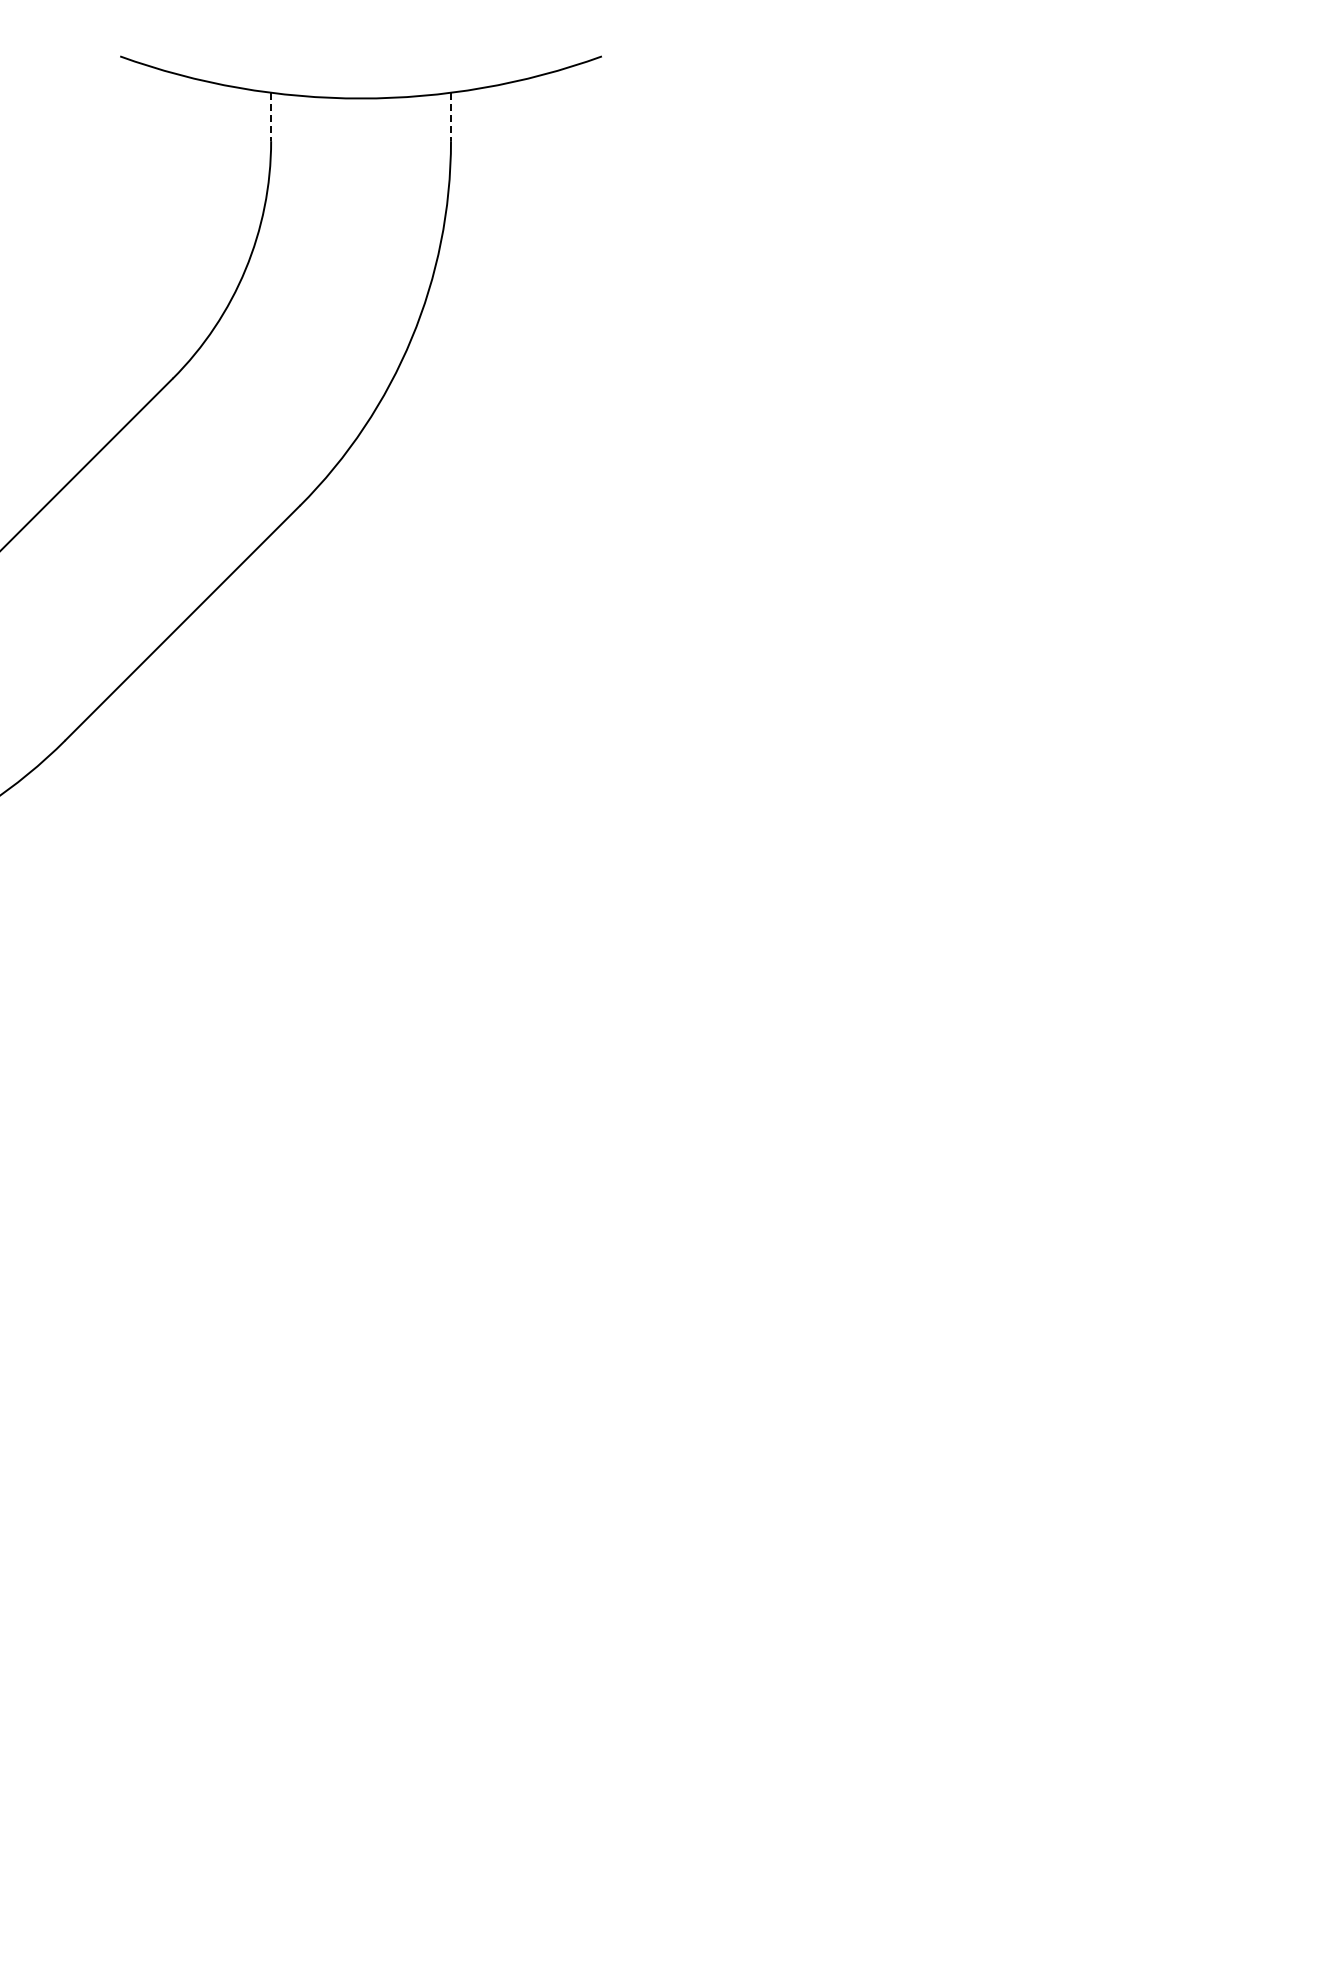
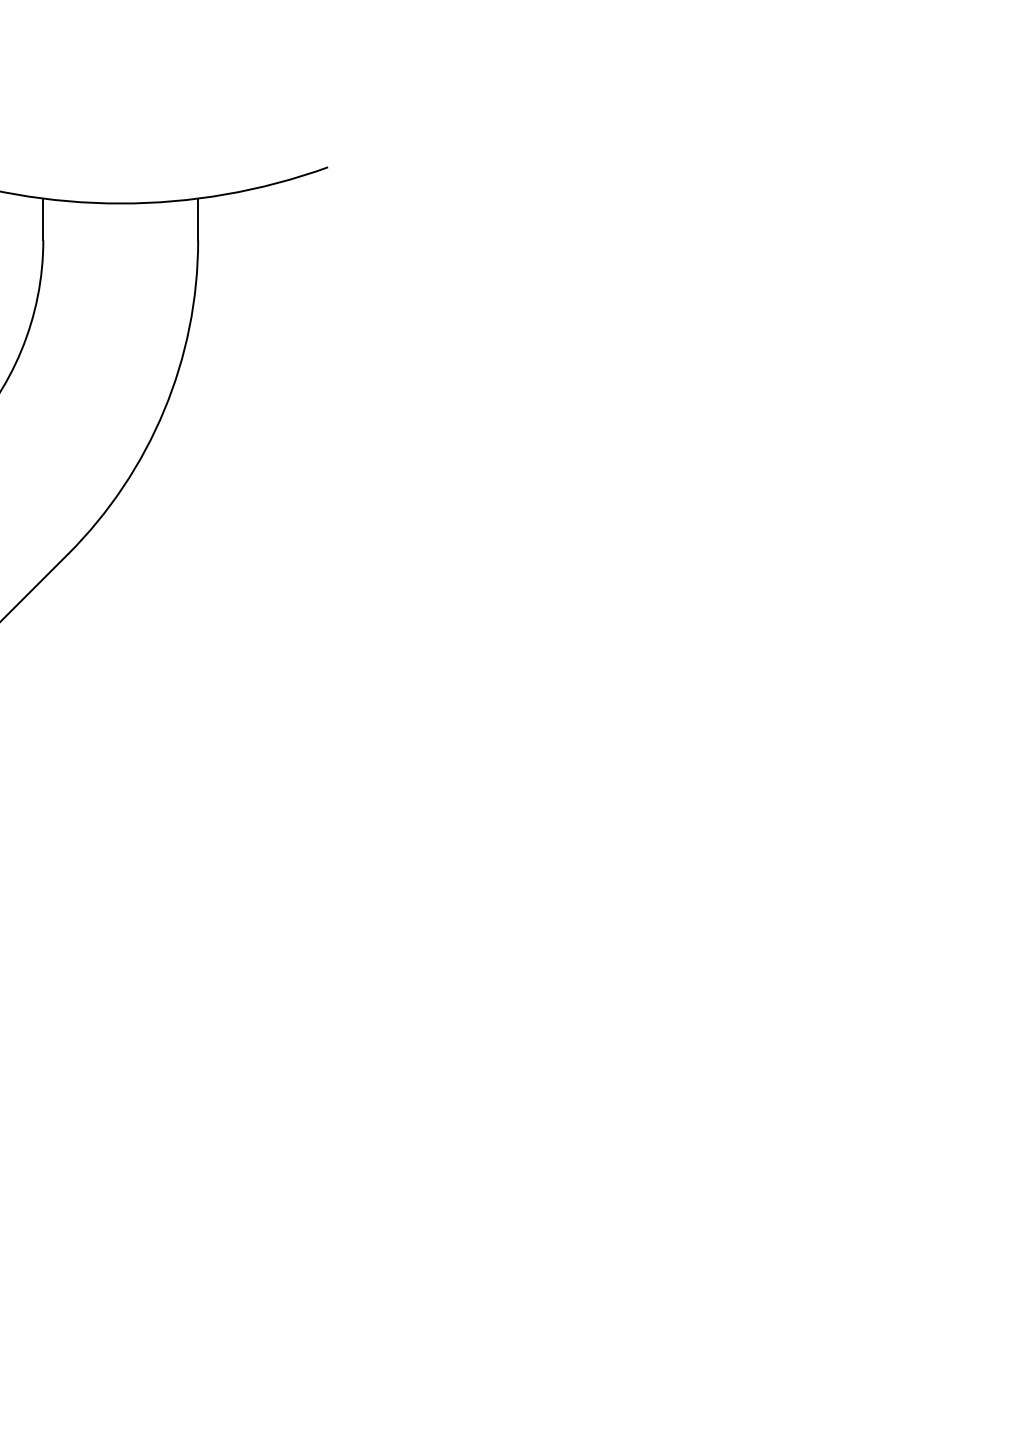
line: (271, 117) -> (43, 219), dashed -> solid
line: (451, 117) -> (198, 219), dashed -> solid

